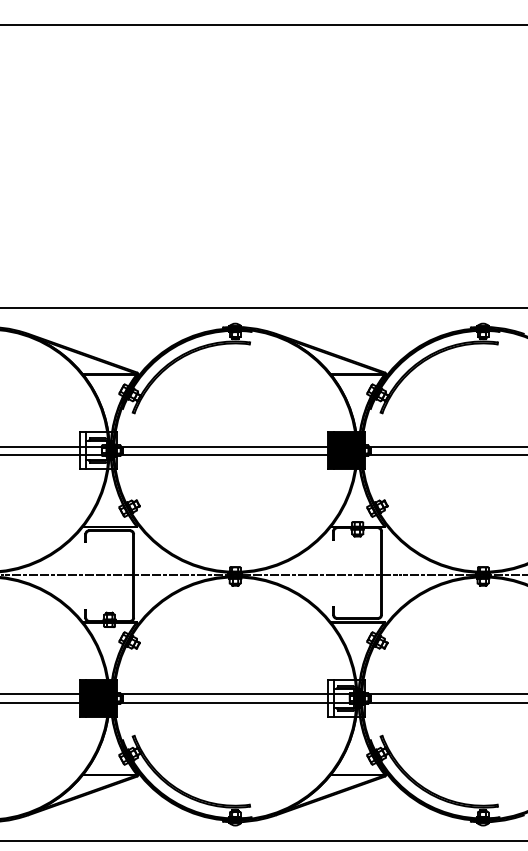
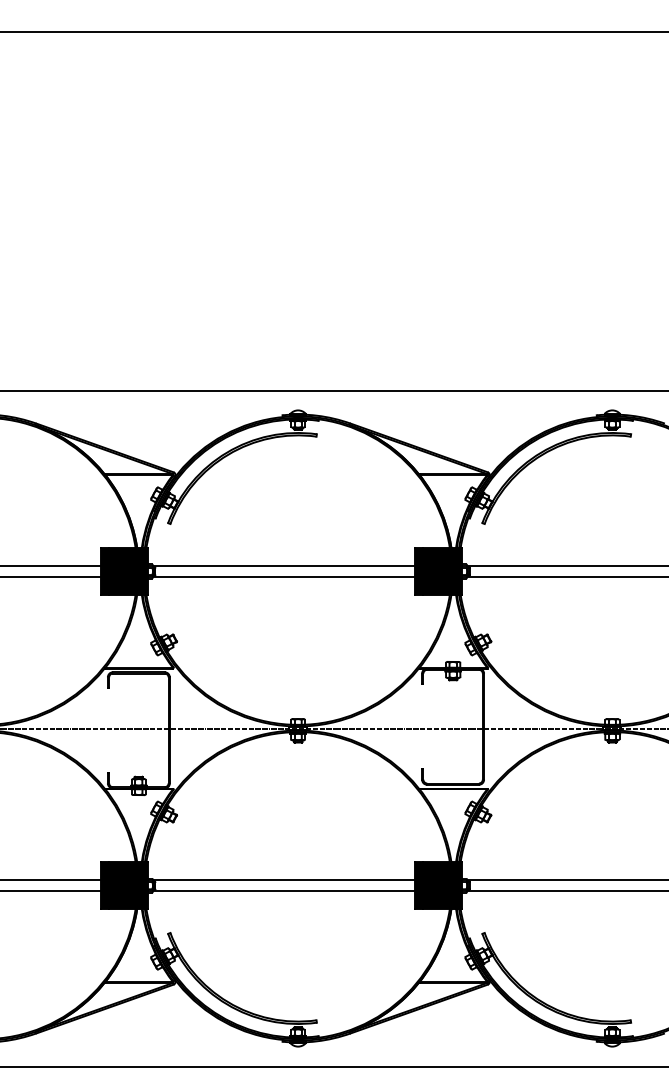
fill: (98, 450) -> (124, 571), added
fill: (346, 698) -> (438, 885), added

